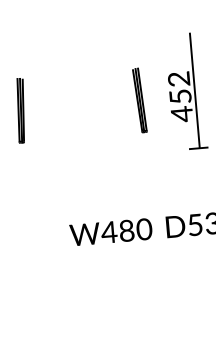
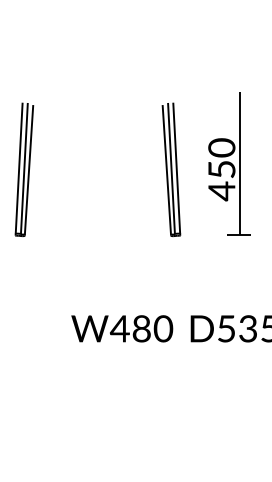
text: (178, 78) -> (221, 147), 452 -> 450
part: (139, 100) -> (171, 169), size x1.67
part: (21, 110) -> (24, 169), size x1.67

